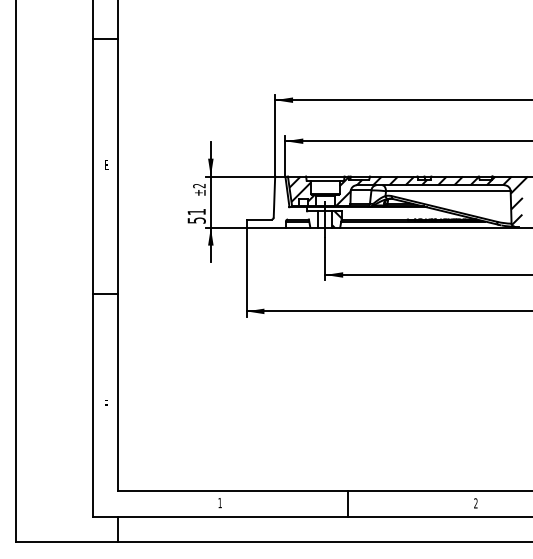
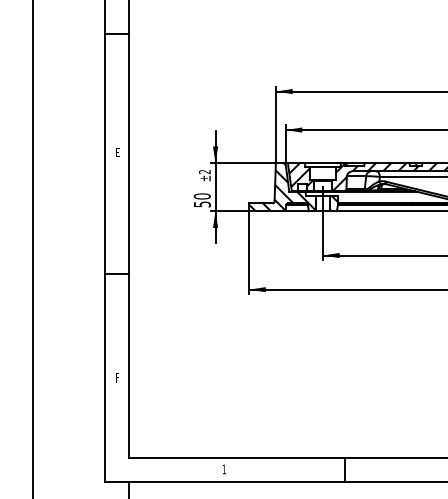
hatch: (282, 201) -> (282, 186), added
text: (196, 211) -> (202, 195), 51 -> 50

